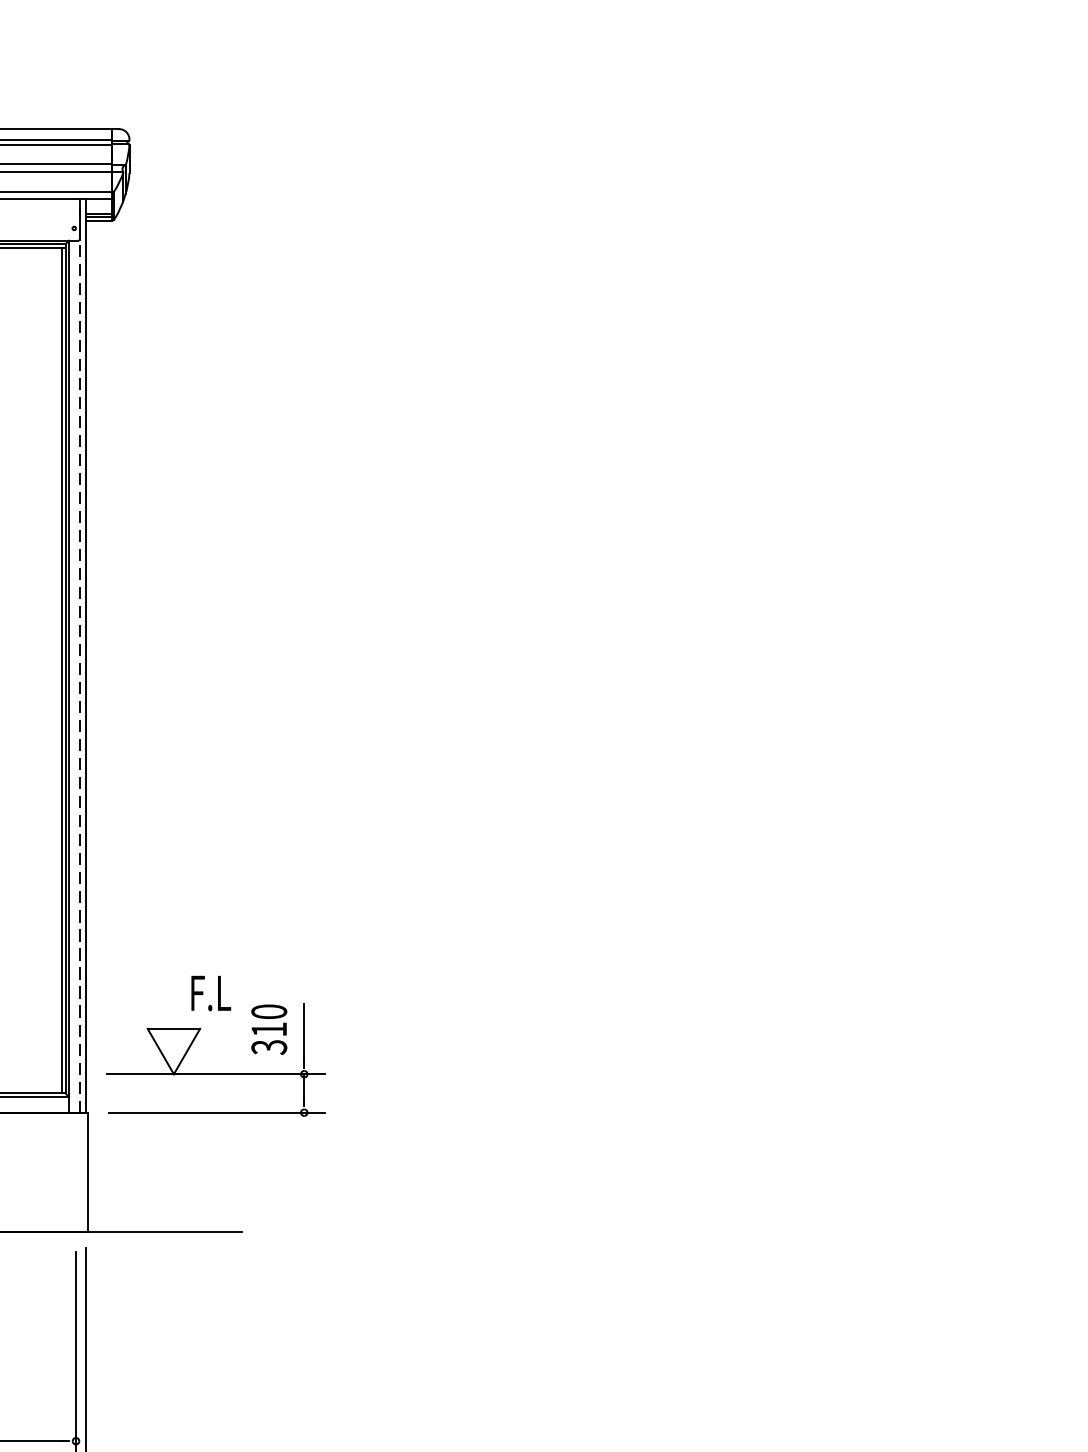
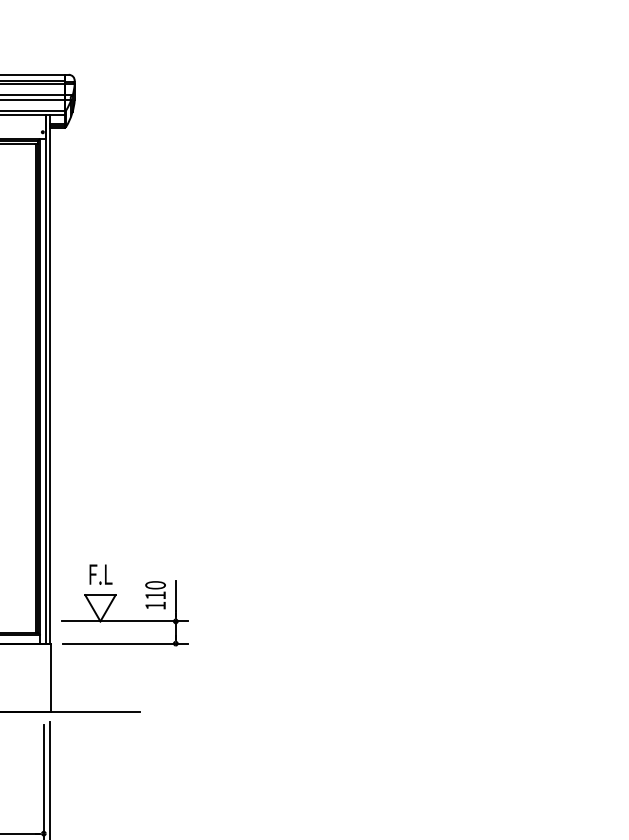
line: (78, 655) -> (45, 379), dashed -> solid
text: (210, 993) -> (100, 574), moved
text: (269, 1046) -> (155, 605), 310 -> 110

